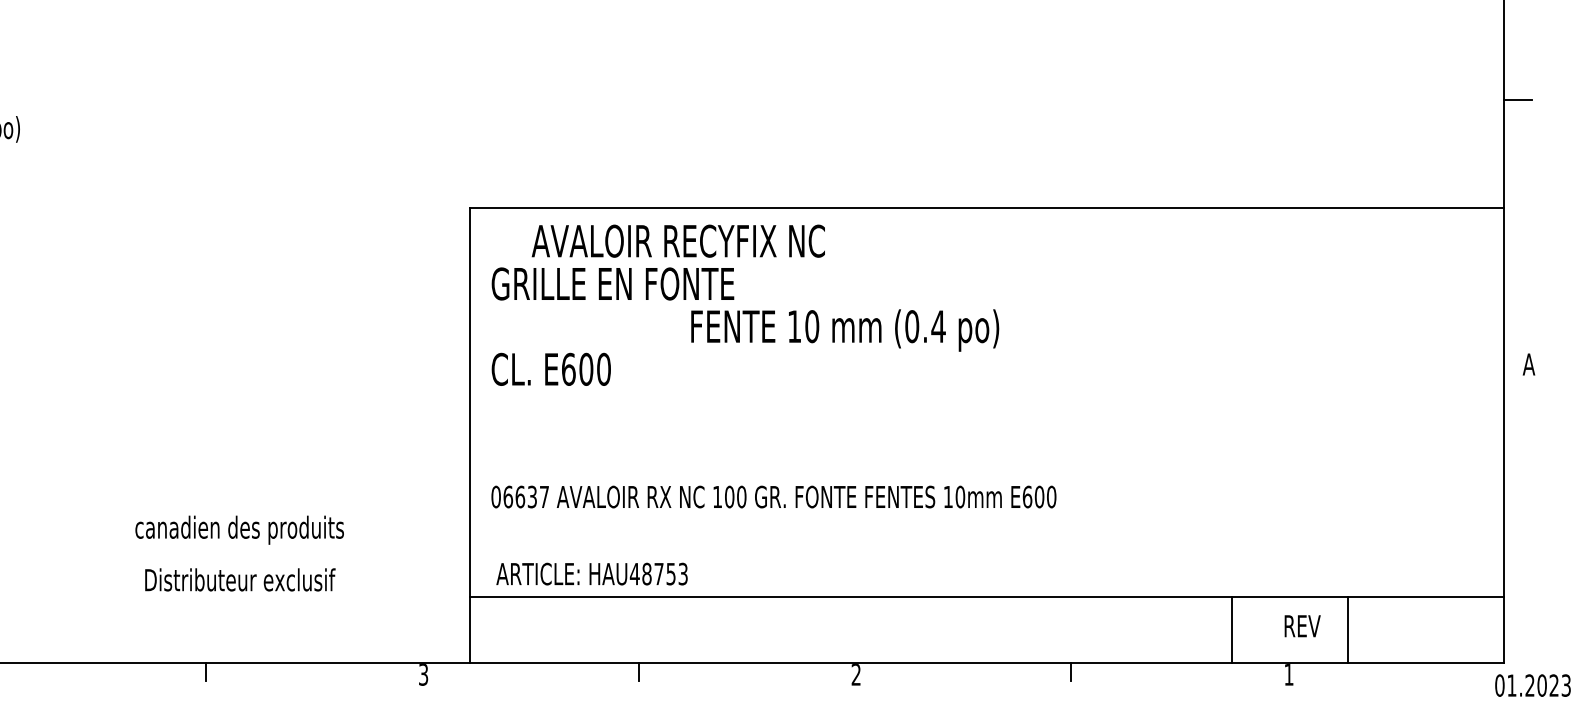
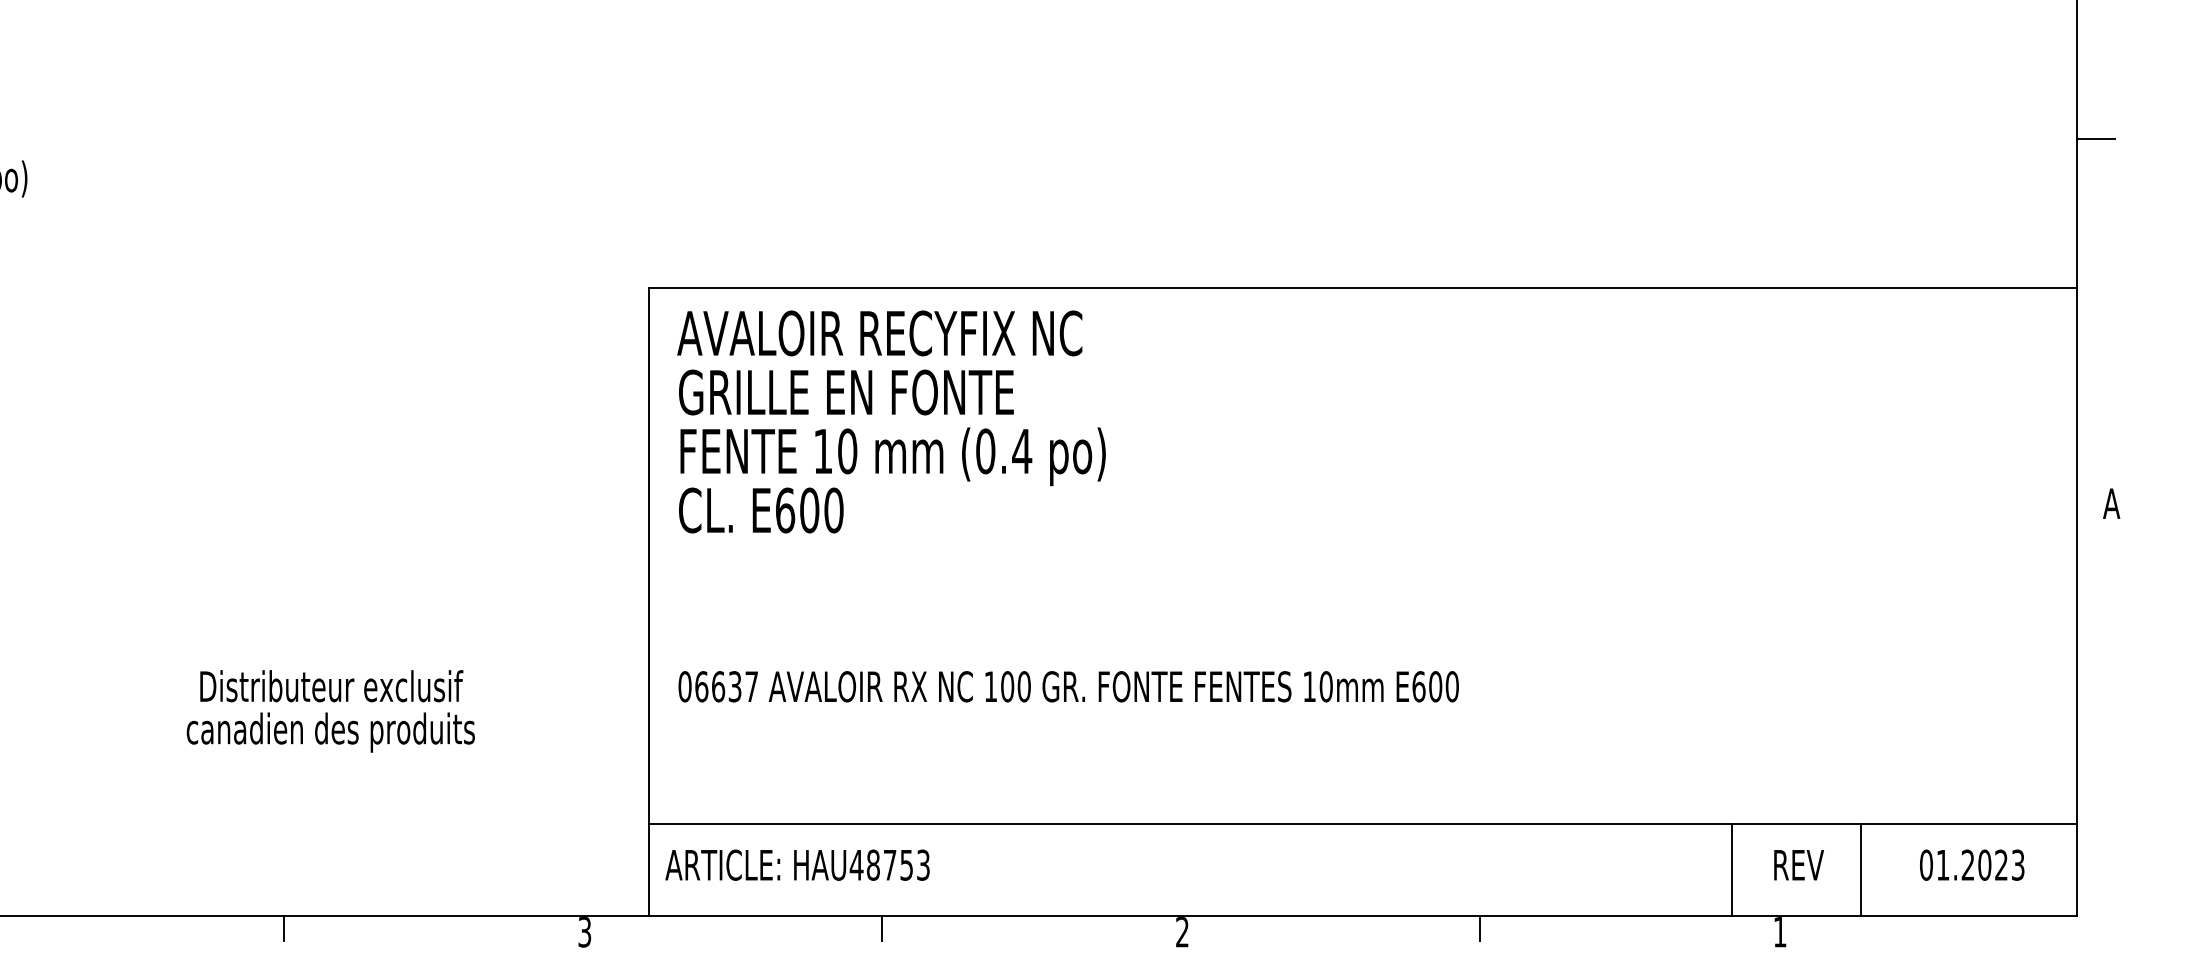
text: (678, 241) -> (879, 333), moved
text: (844, 330) -> (892, 456), moved
text: (592, 573) -> (797, 864), moved
text: (240, 580) -> (331, 686), moved
line: (1231, 629) -> (1731, 869), moved
text: (1533, 685) -> (1972, 864), moved

